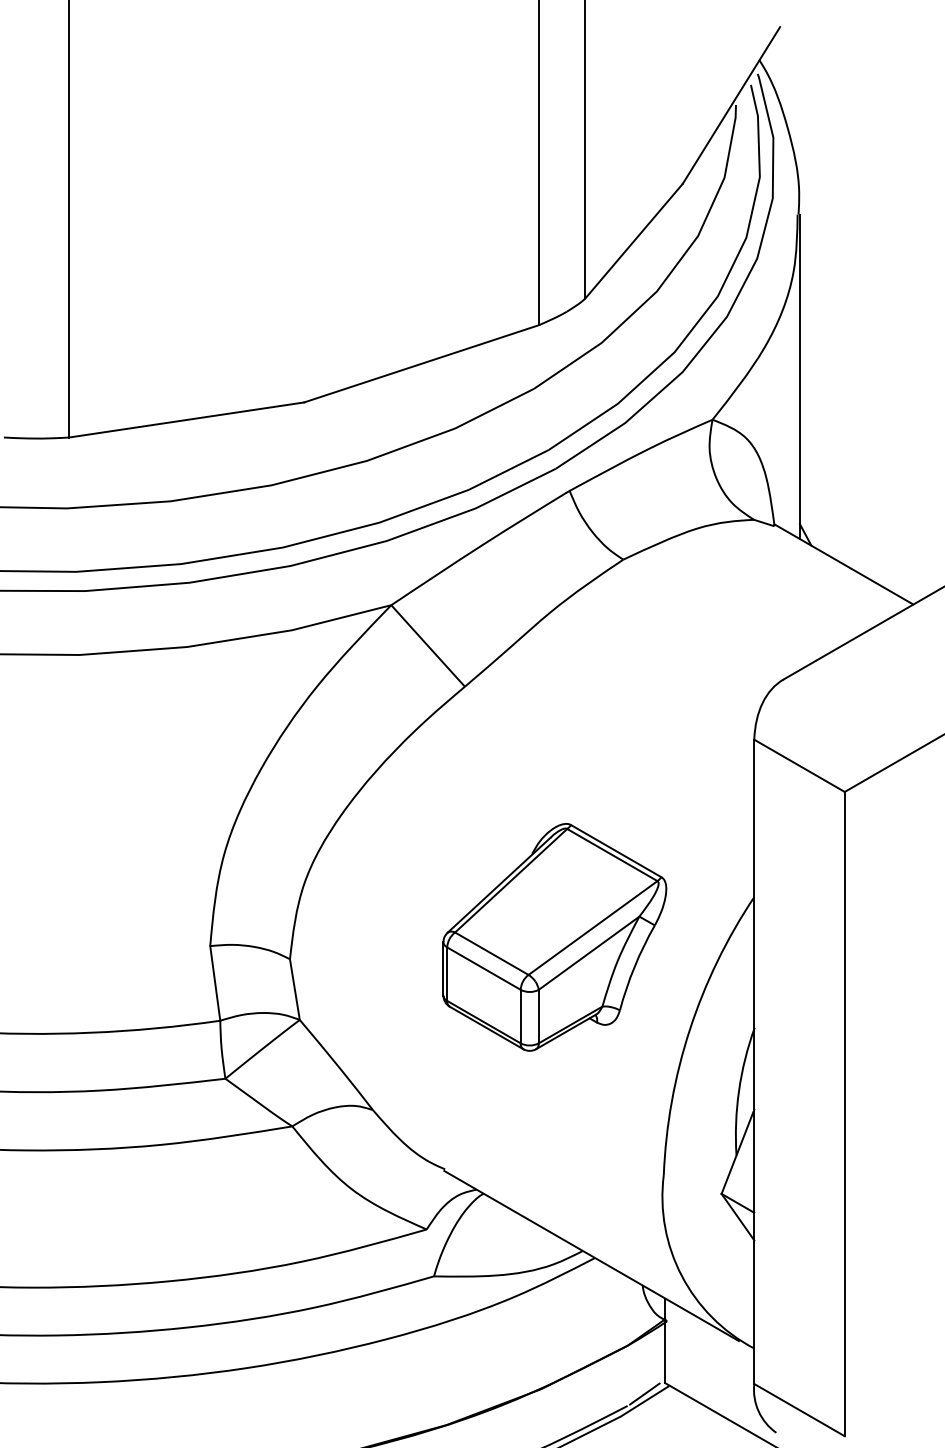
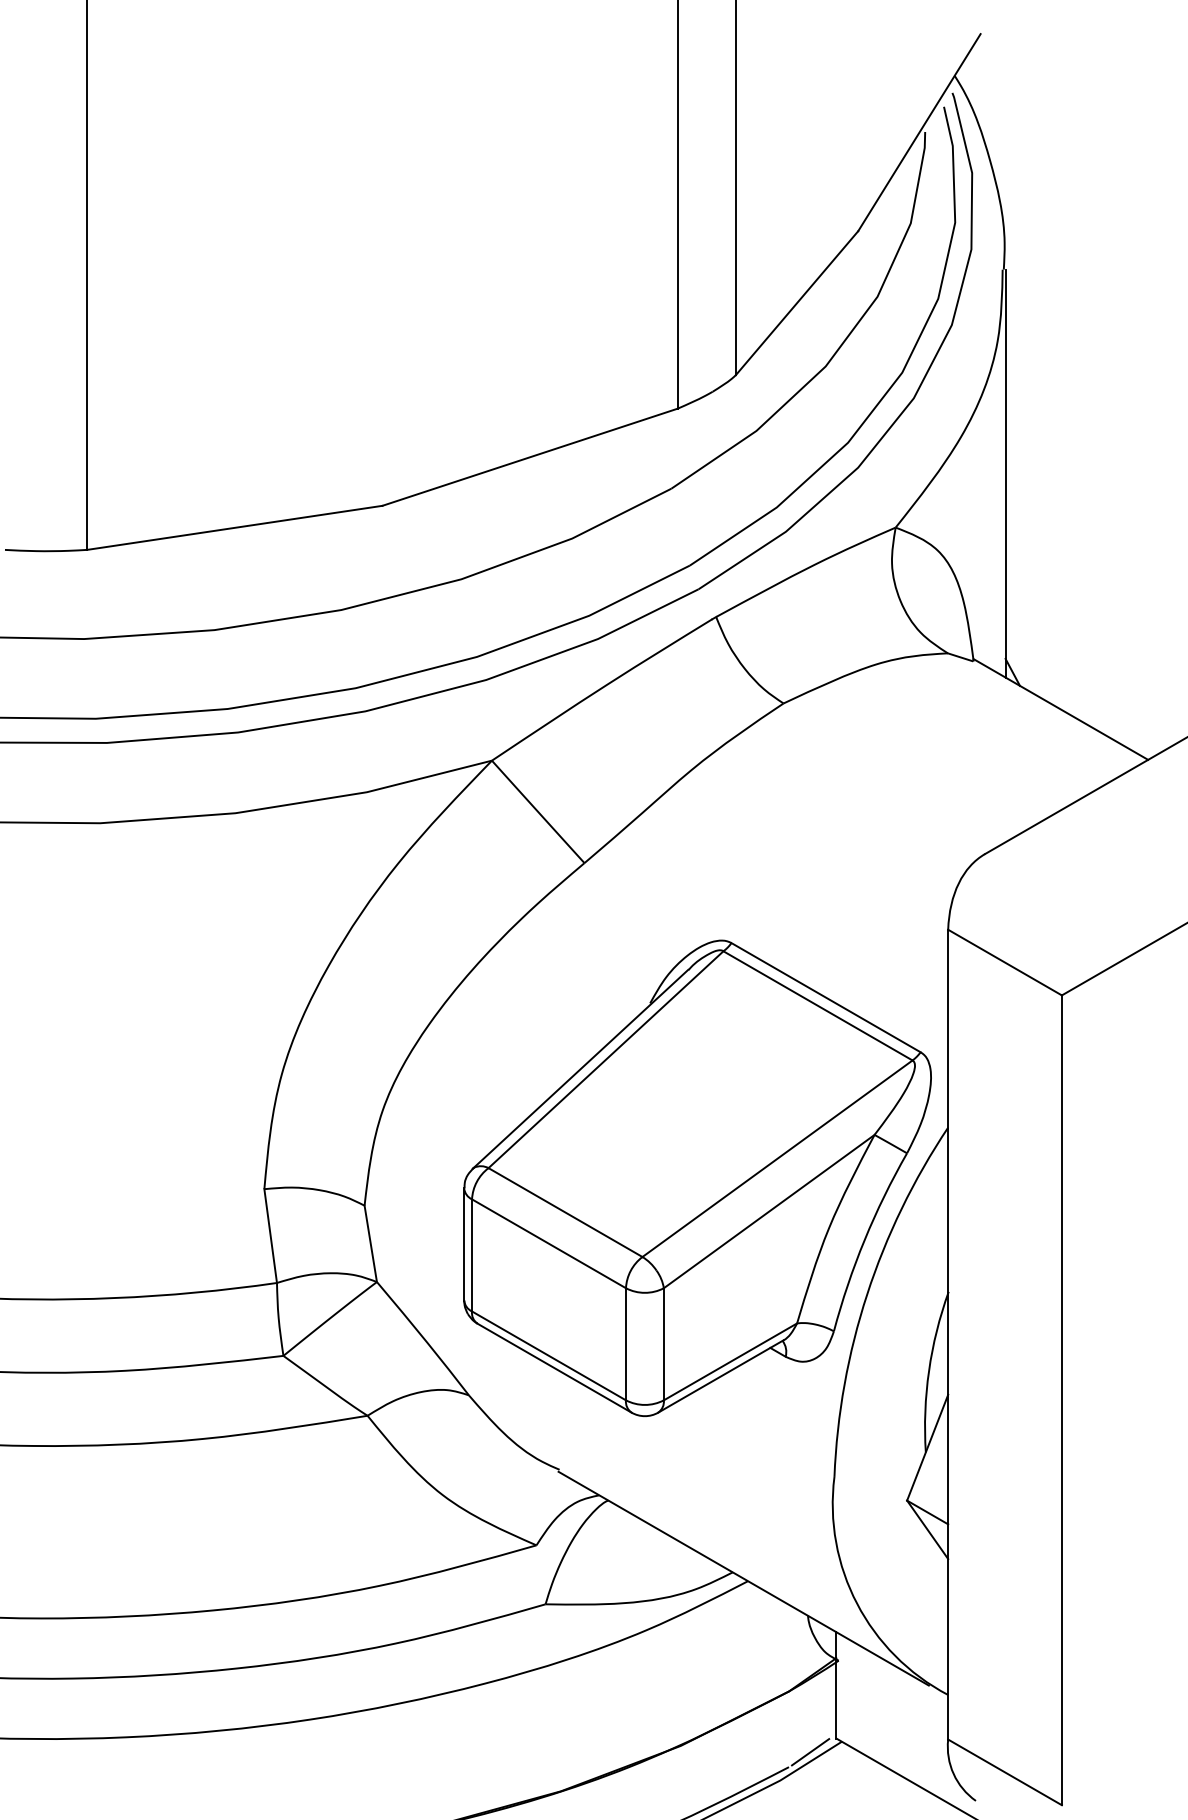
part: (554, 936) -> (697, 1177), size x1.67

